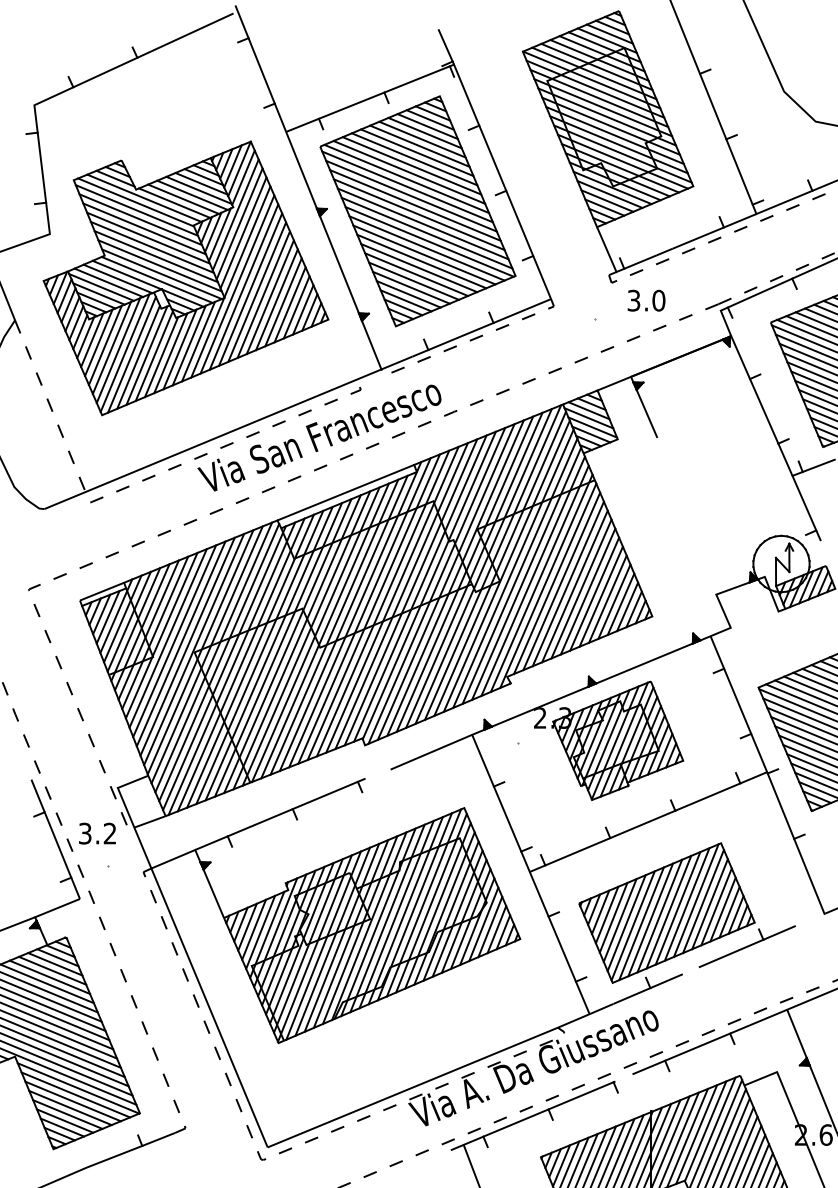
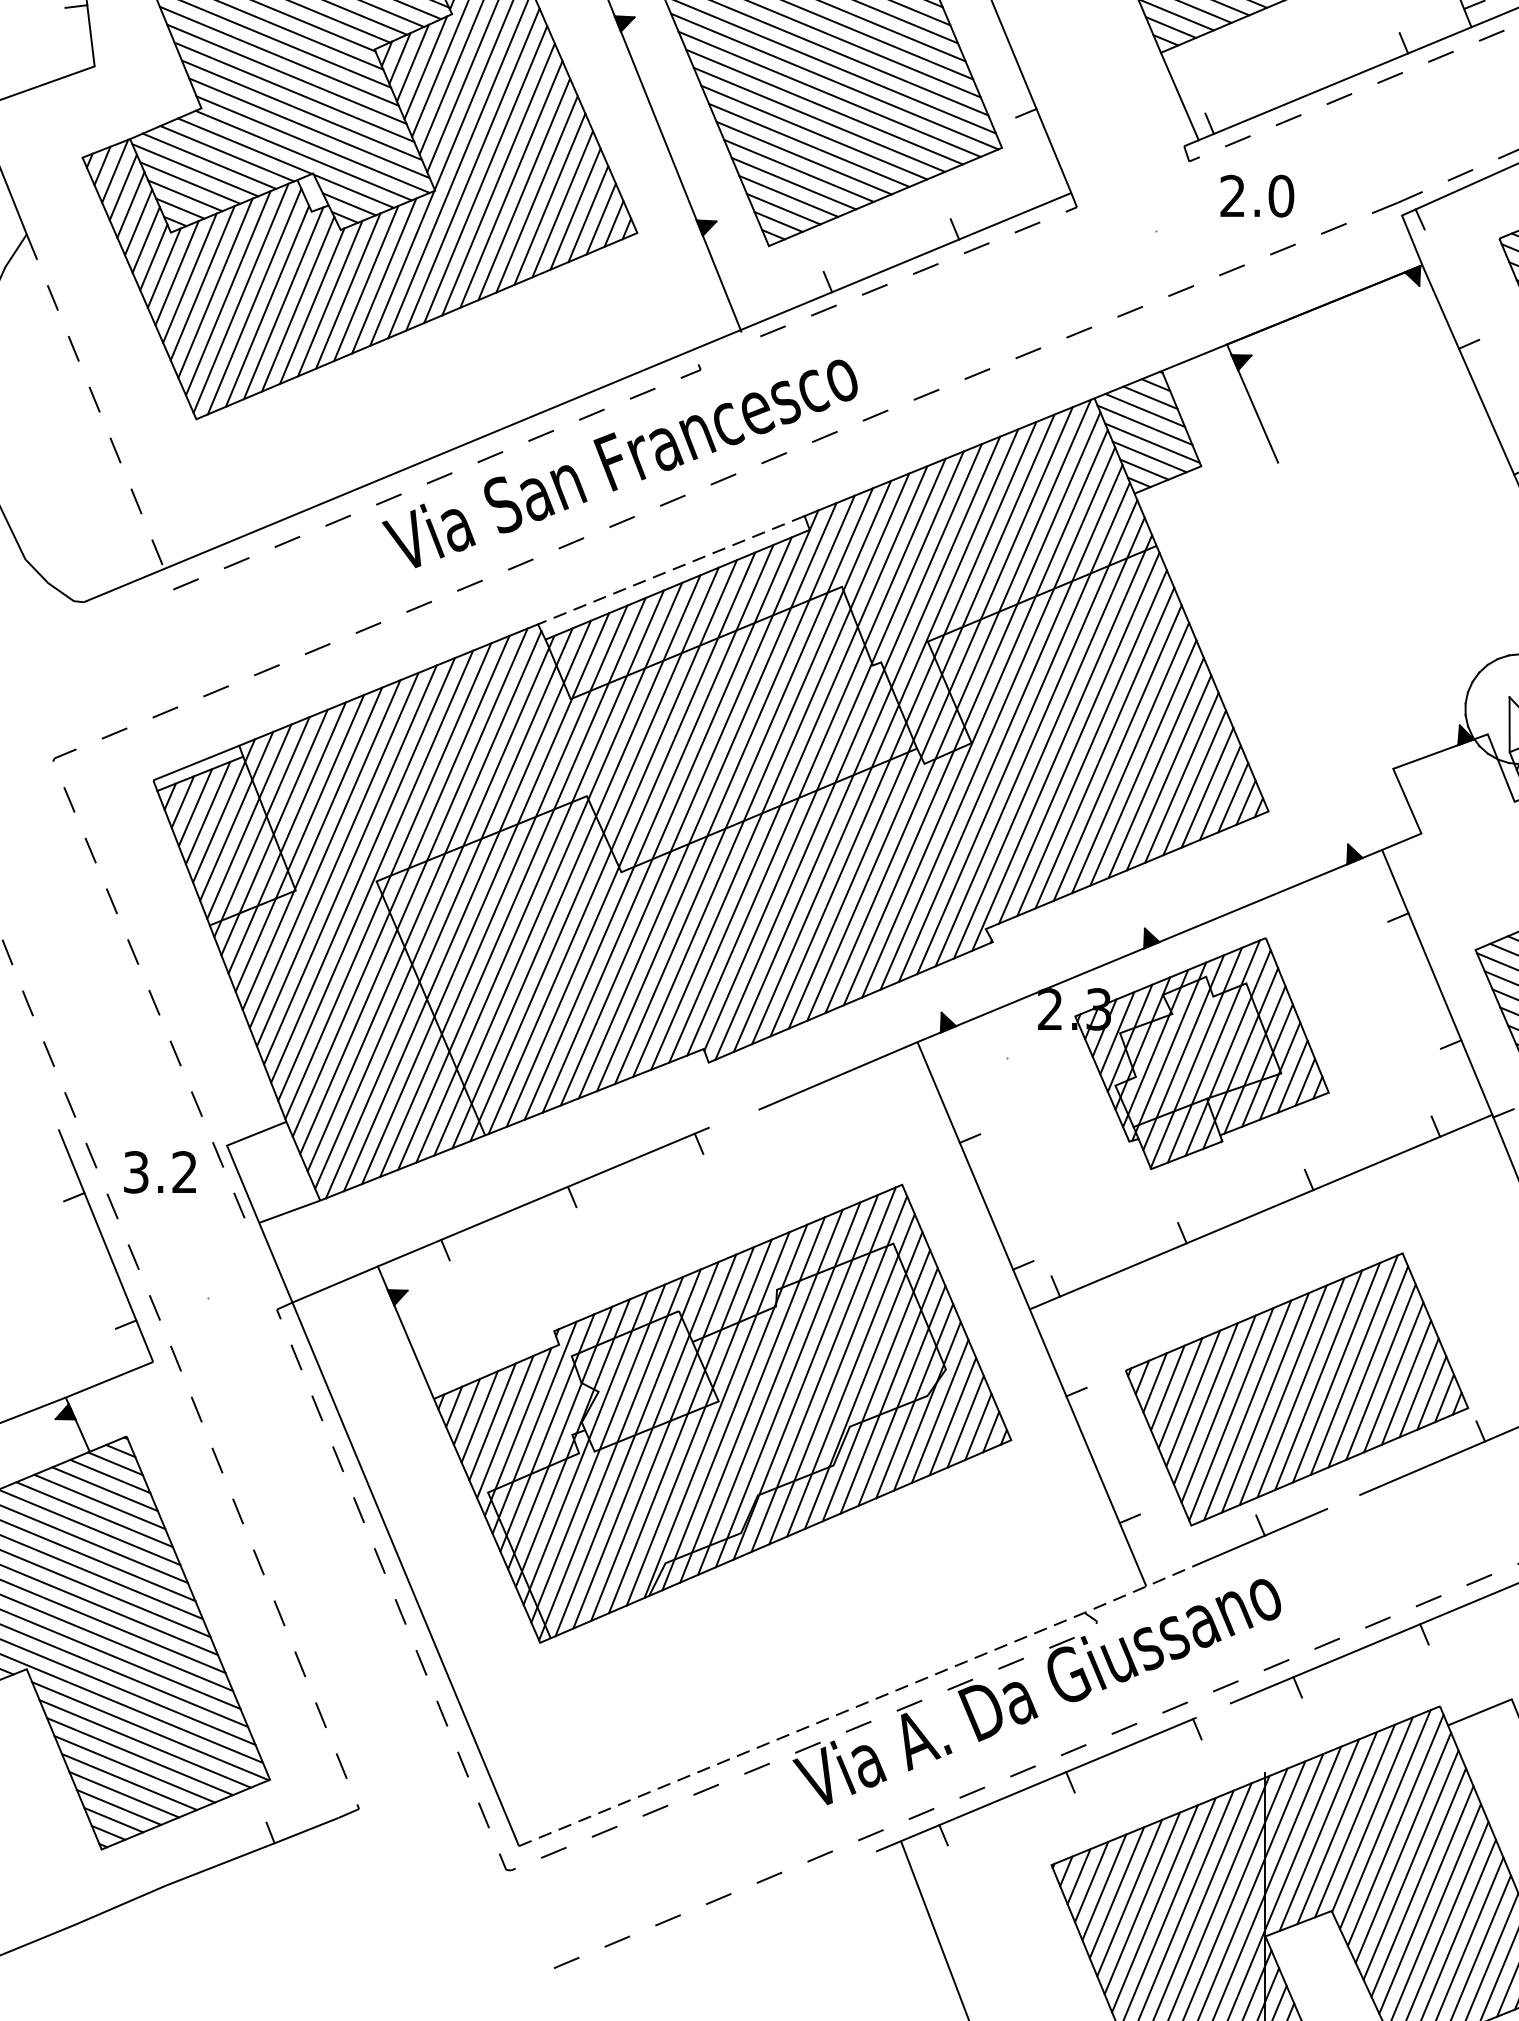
text: (633, 300) -> (1231, 195), 3.0 -> 2.0
line: (345, 492) -> (670, 569), solid -> dashed
text: (97, 833) -> (160, 1172), moved
line: (442, 1075) -> (859, 1705), solid -> dashed

